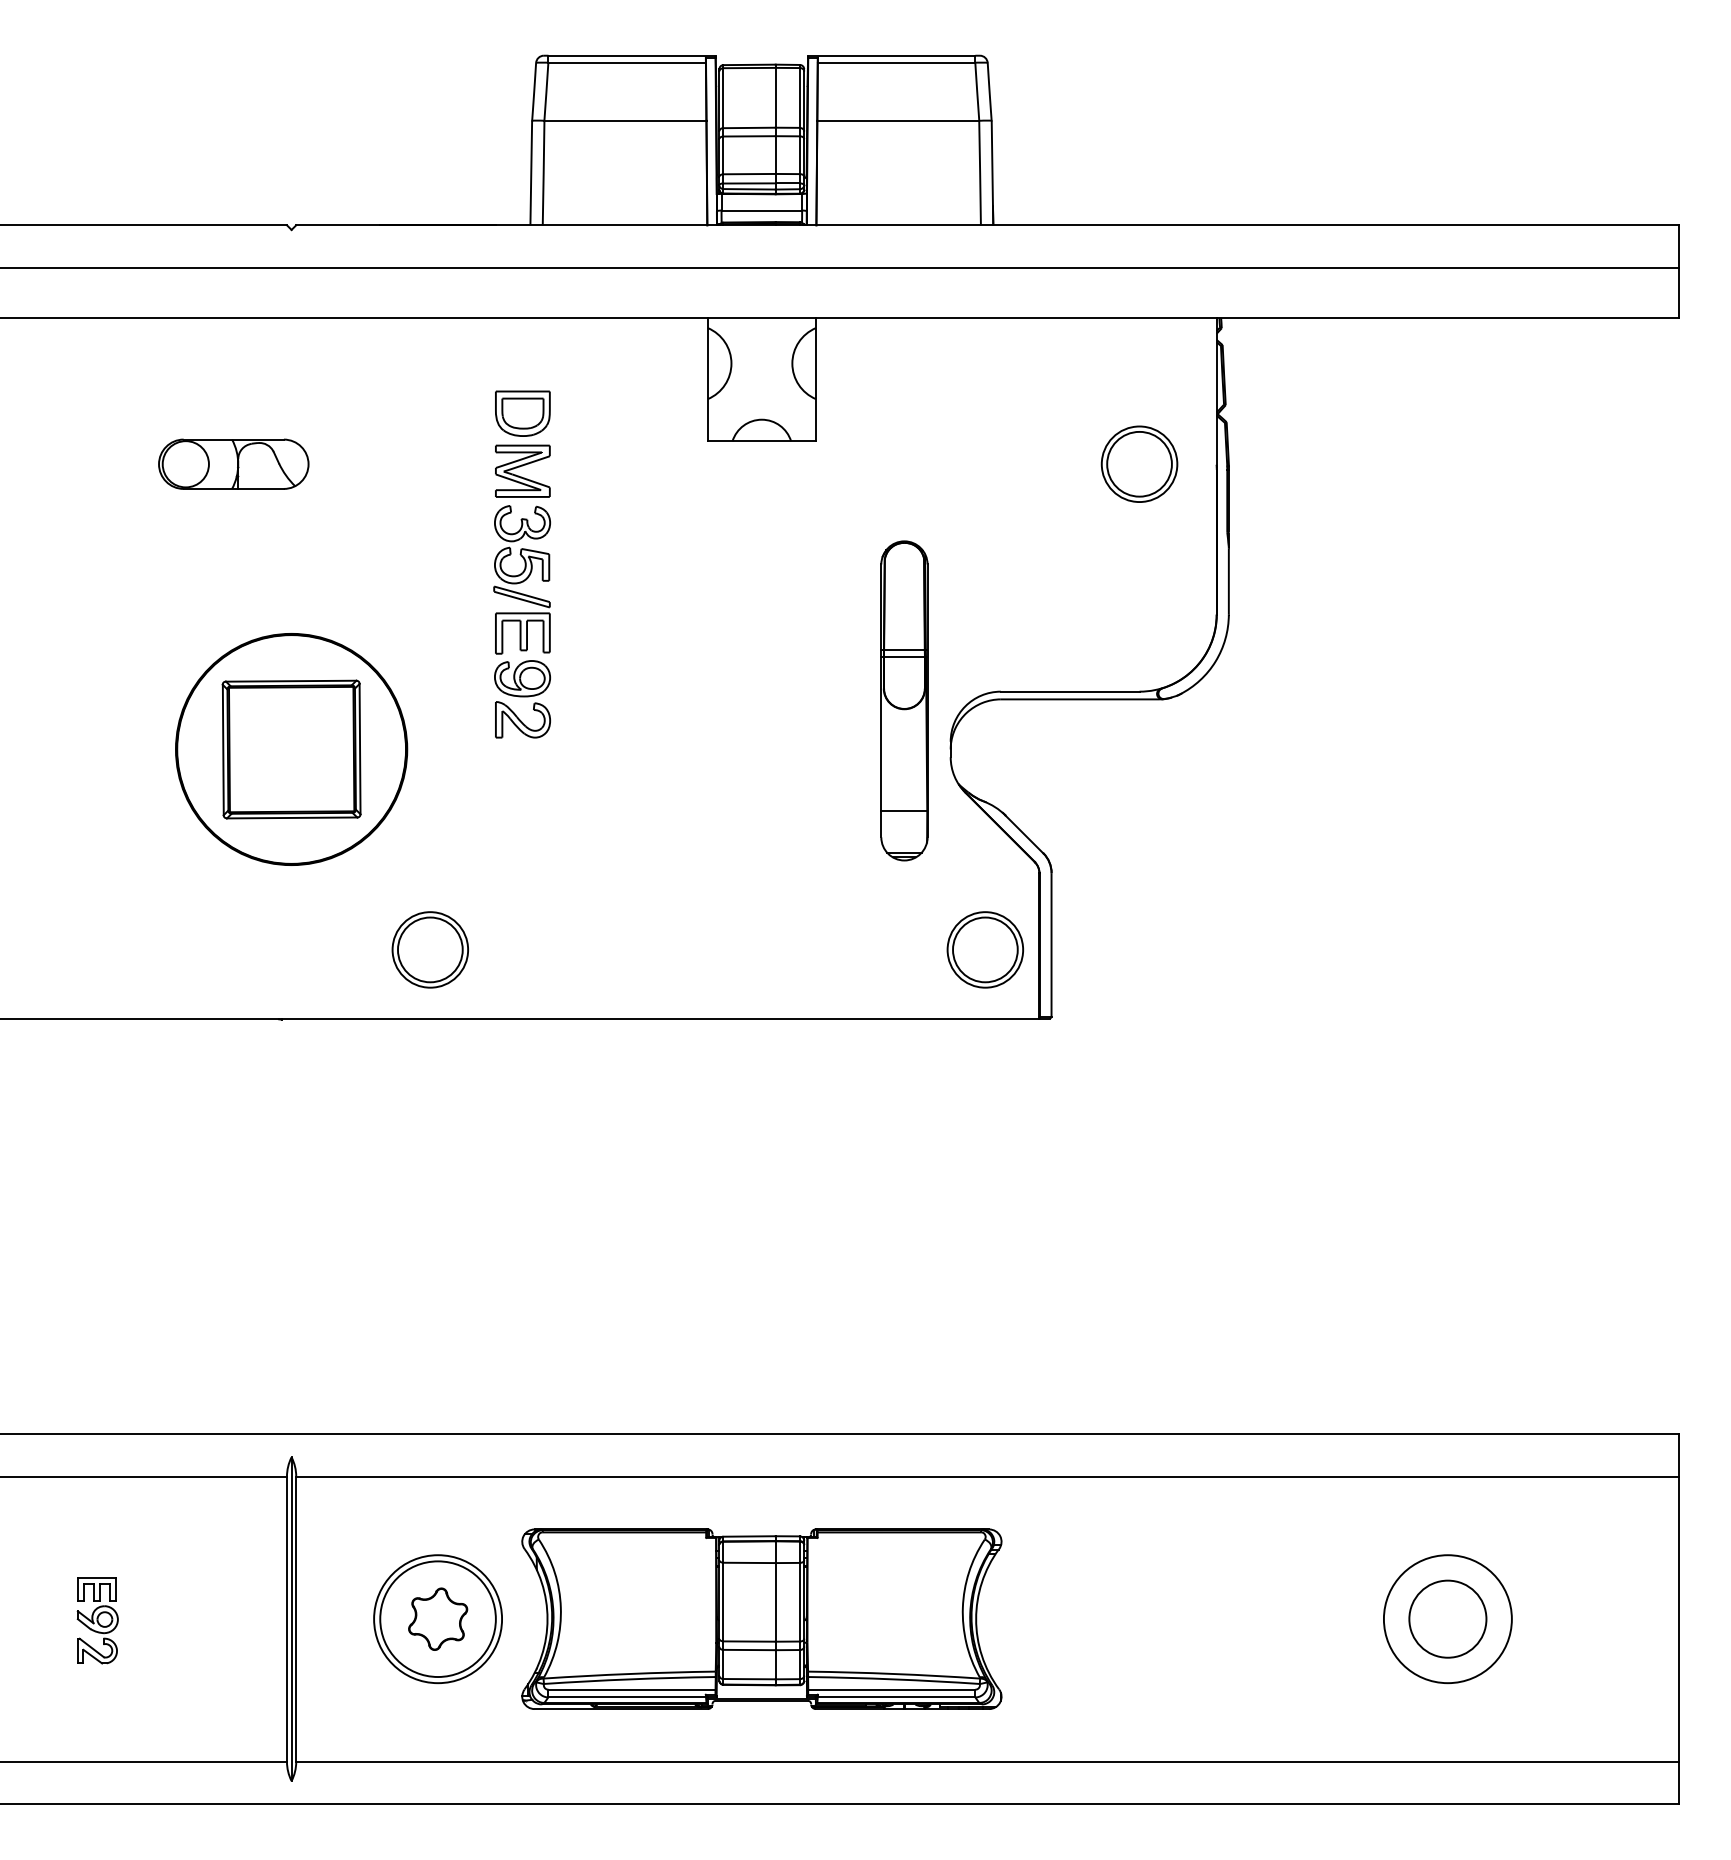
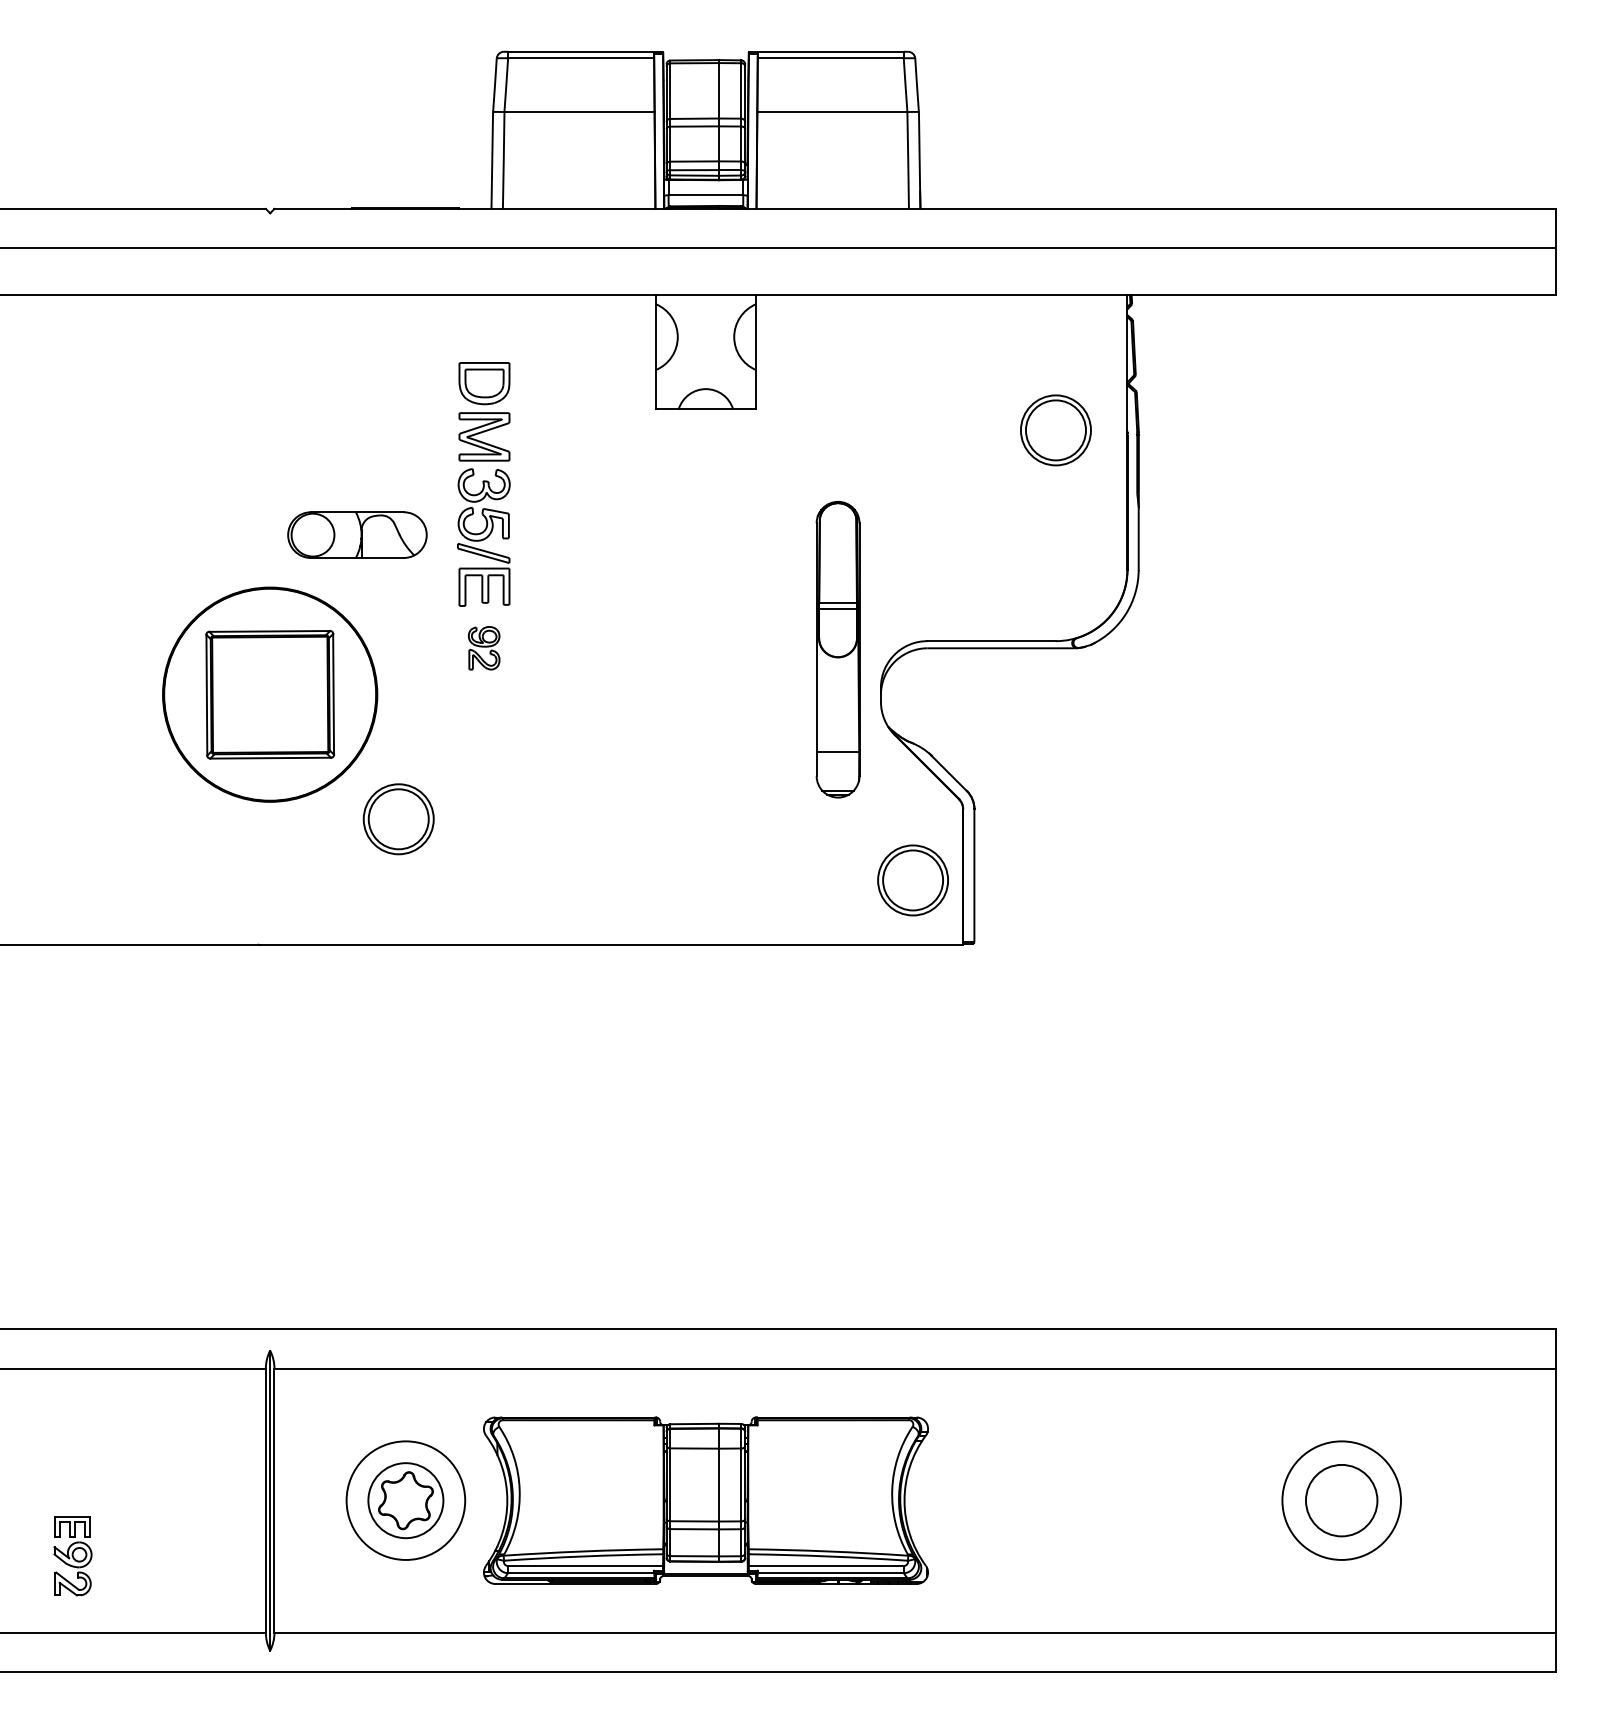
part: (233, 463) -> (357, 534), moved
part: (522, 699) -> (484, 648), size x0.6
part: (429, 949) -> (397, 818), moved
circle: (437, 1619) -> (405, 1500), size x0.7
part: (97, 1620) -> (72, 1555), moved

